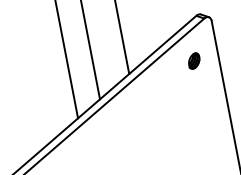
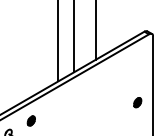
part: (193, 60) -> (137, 102), moved

